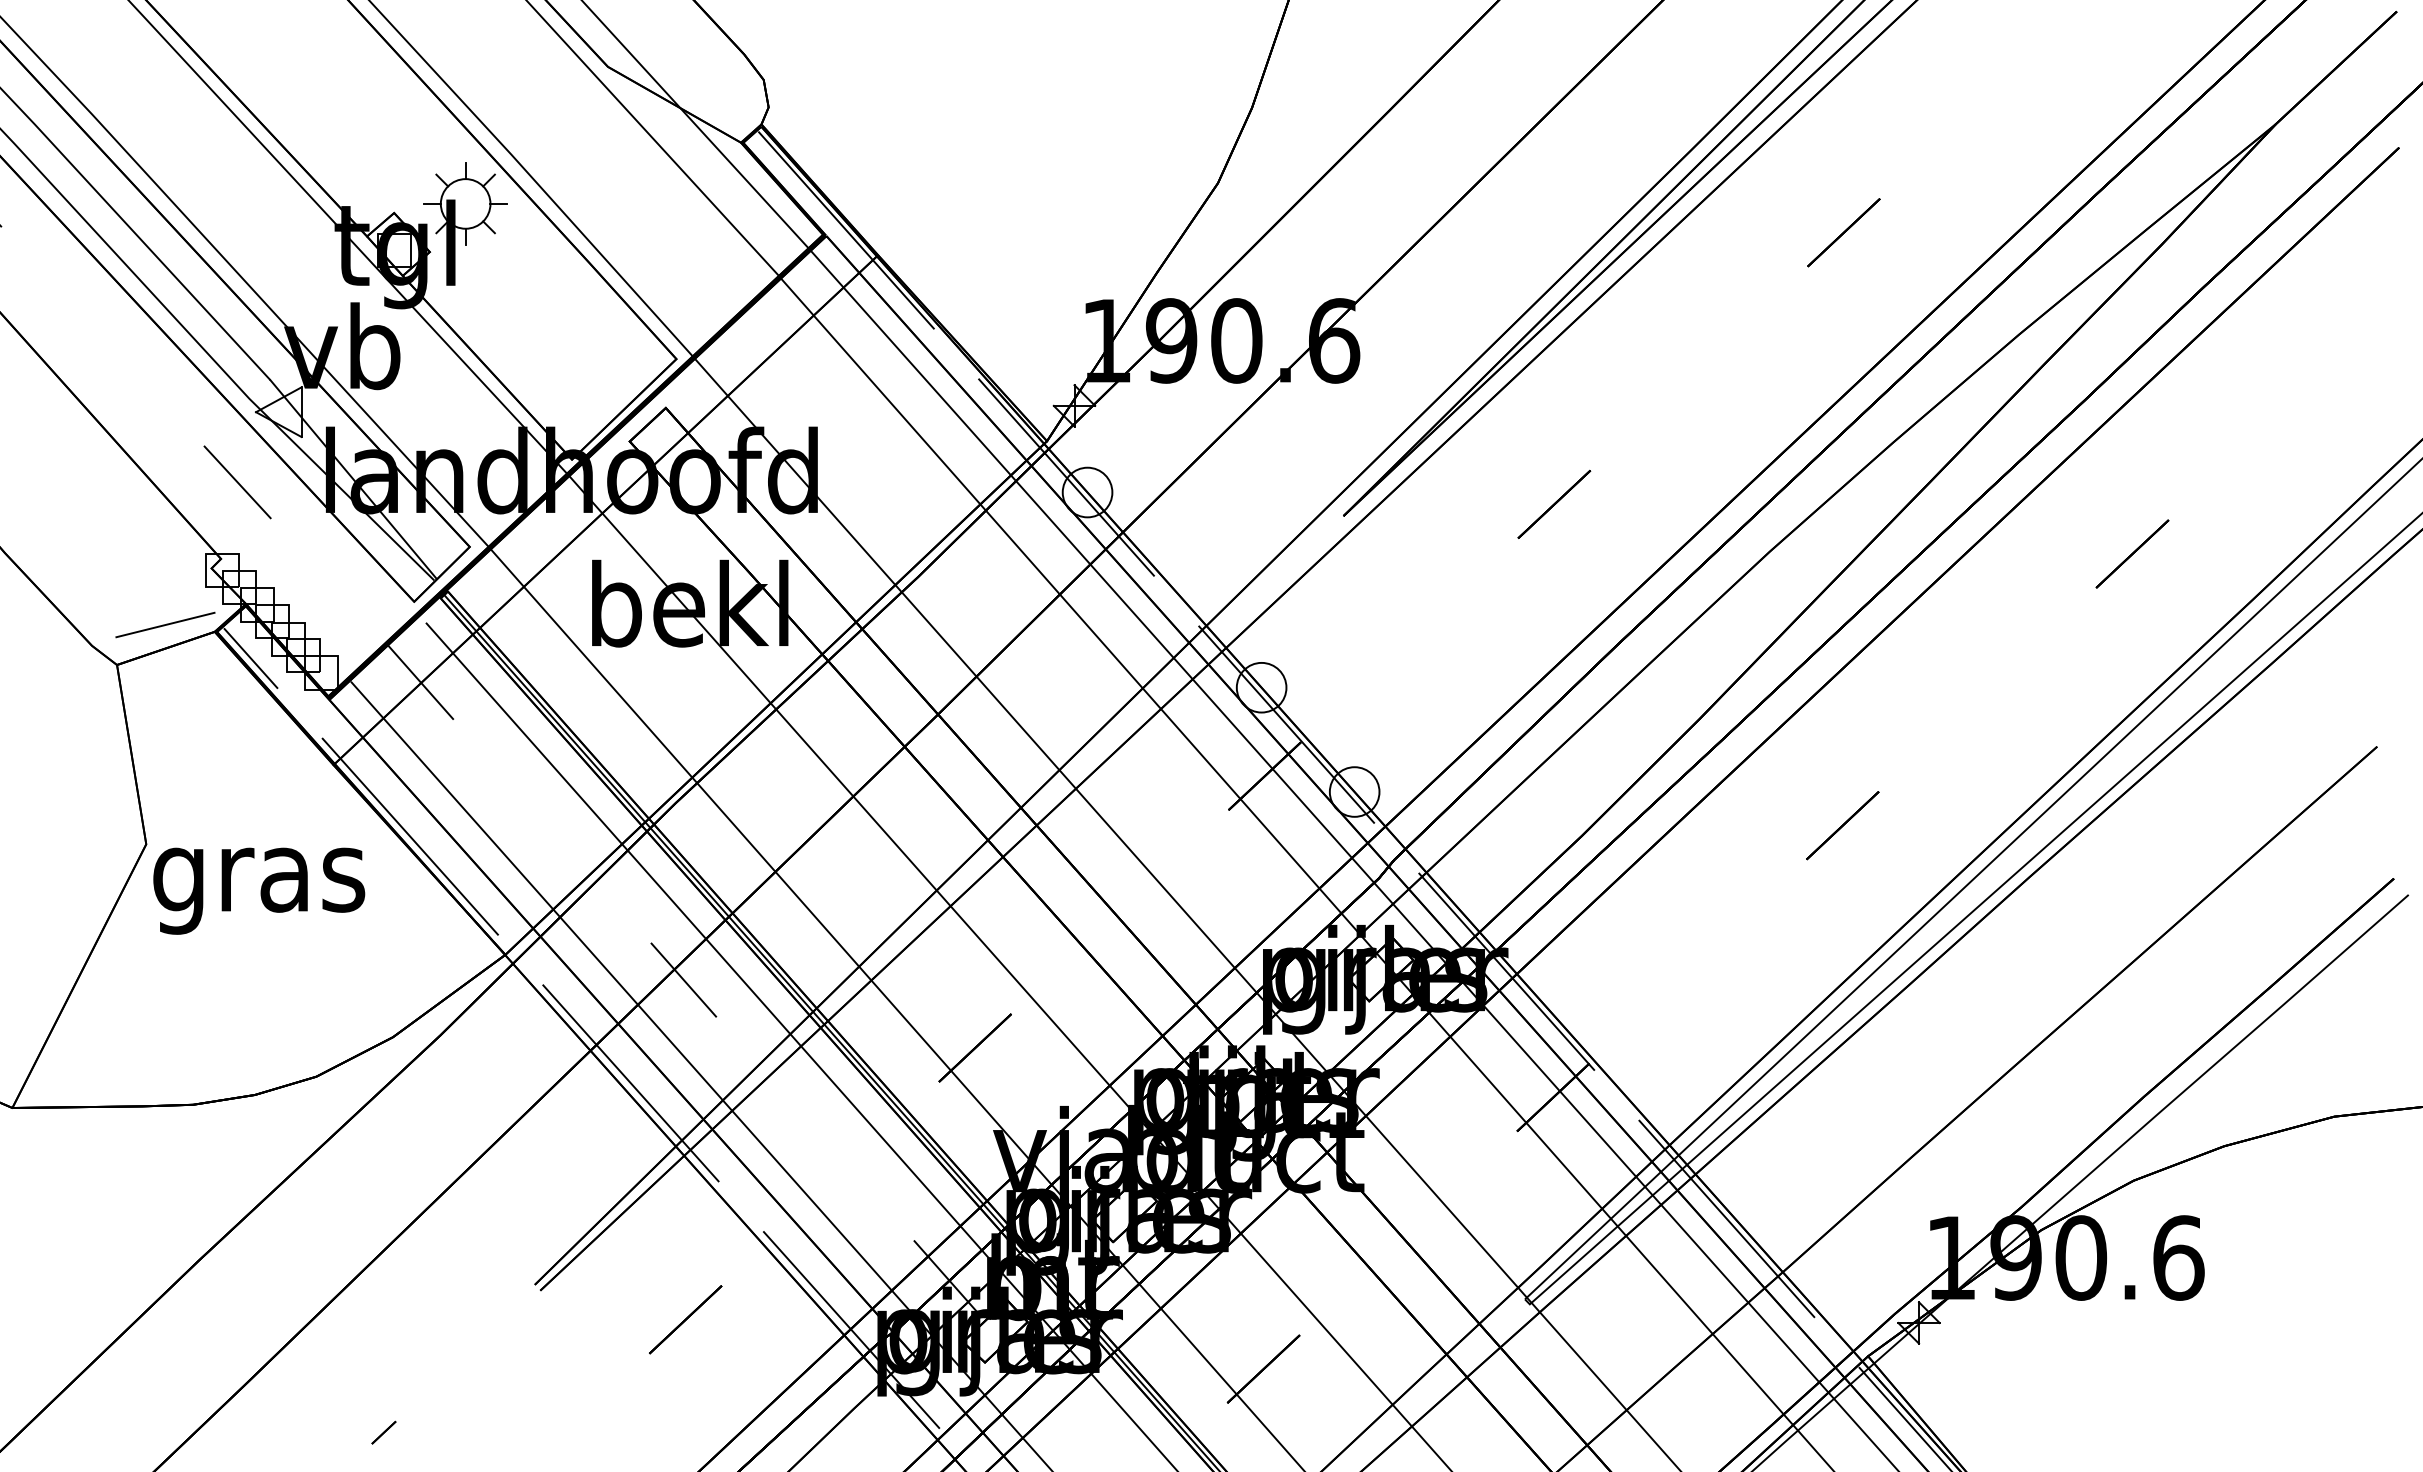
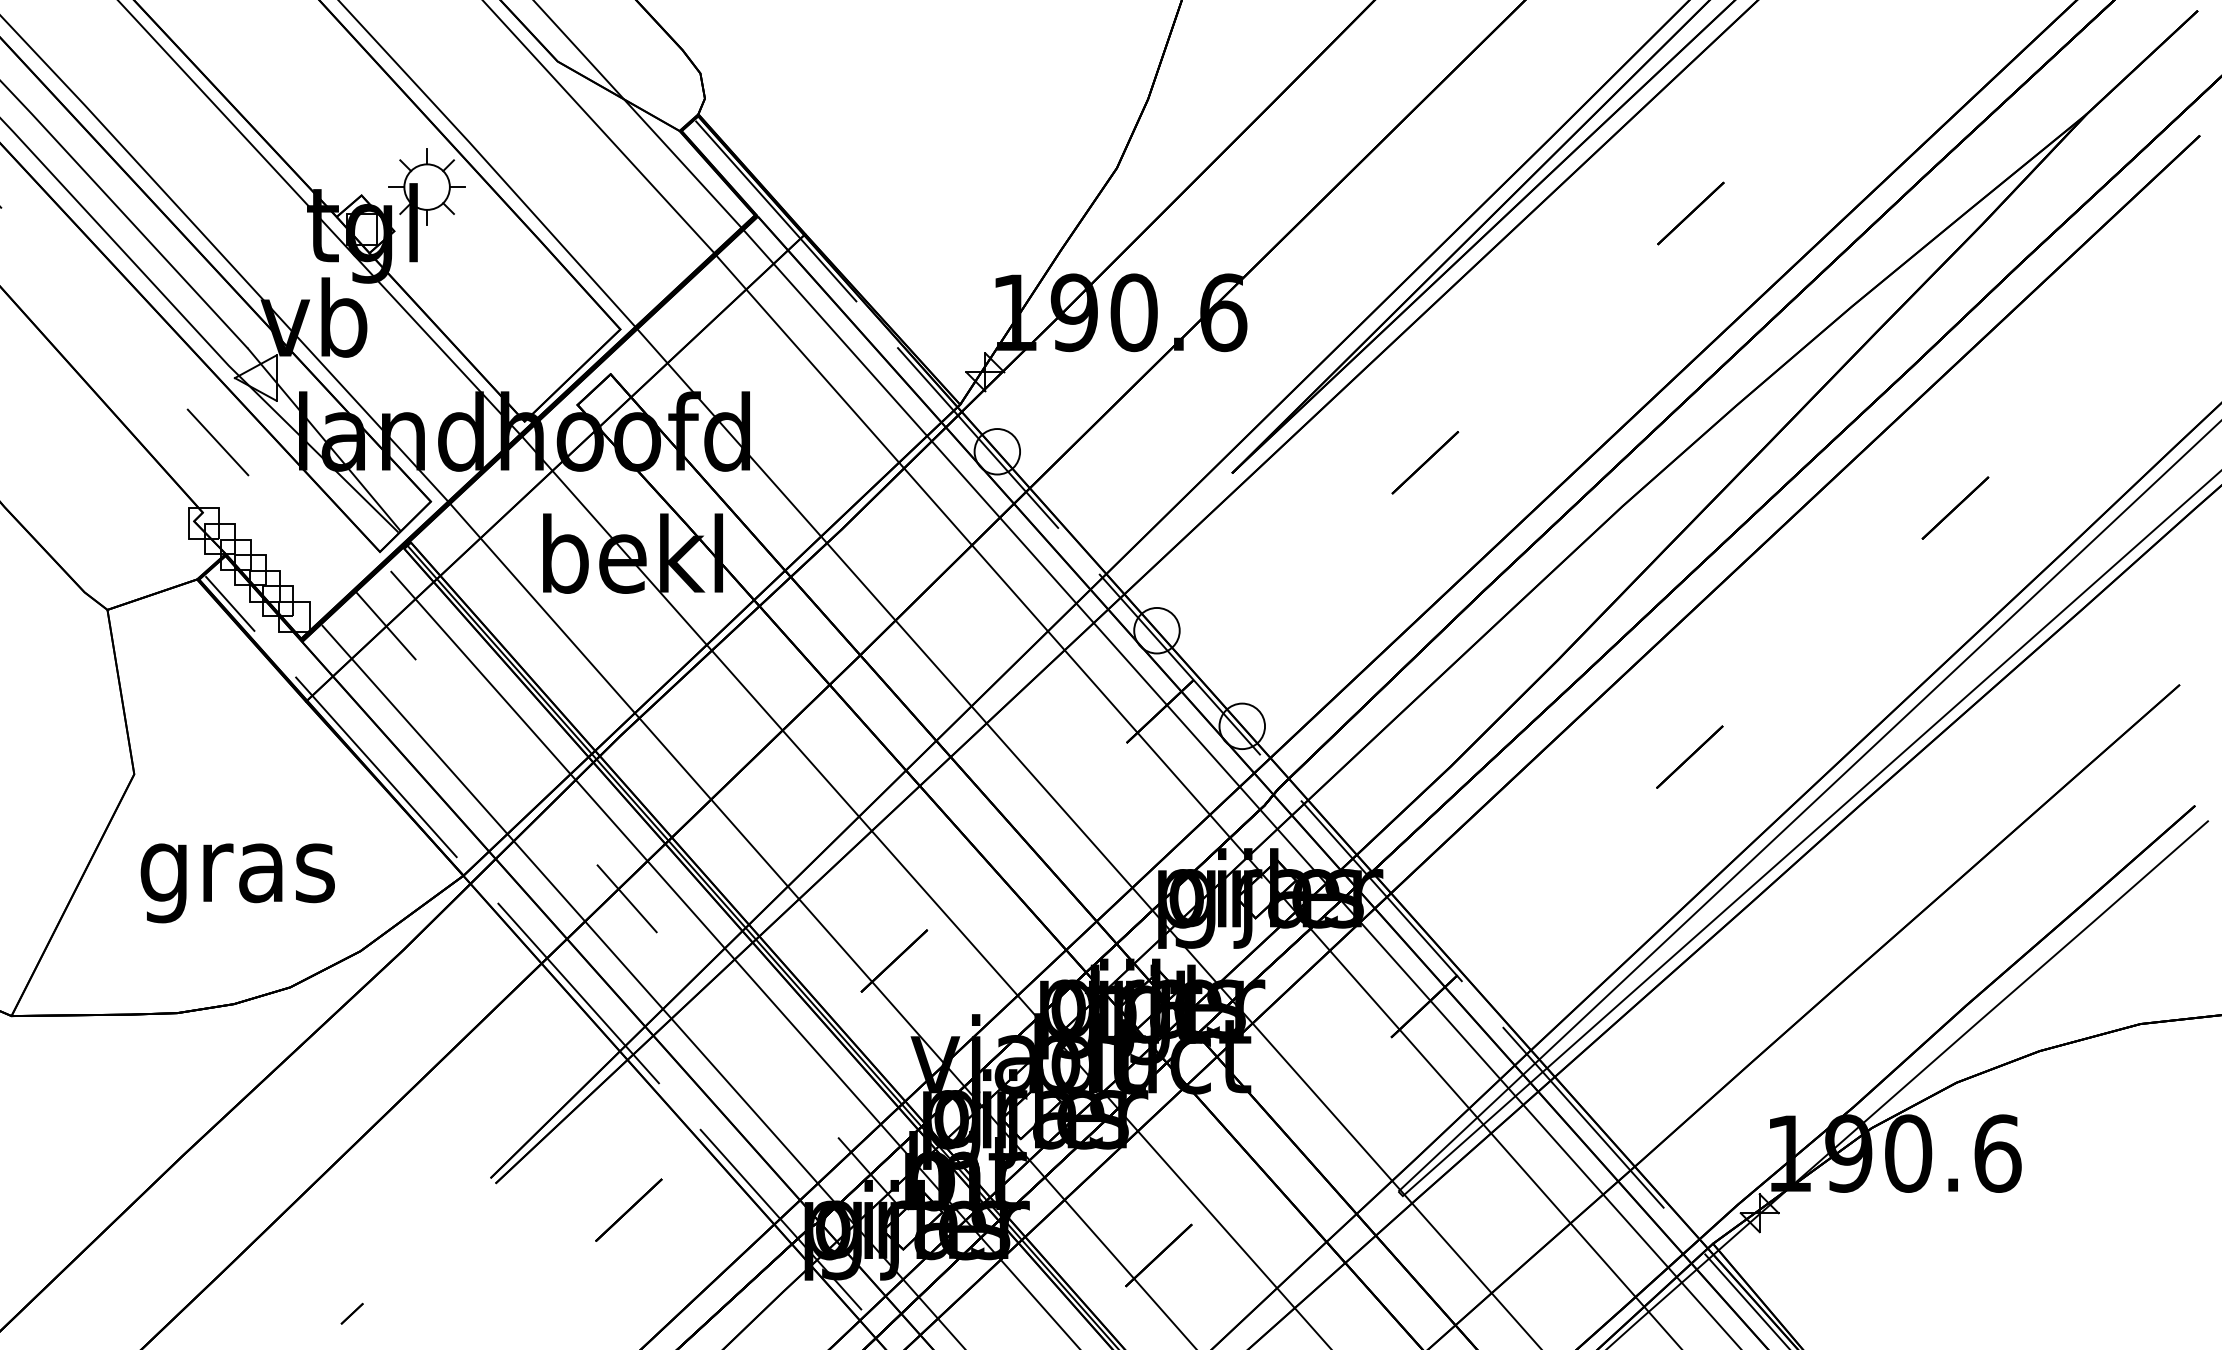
line: (165, 624) -> (151, 572), removed
text: (259, 890) -> (238, 882), moved

